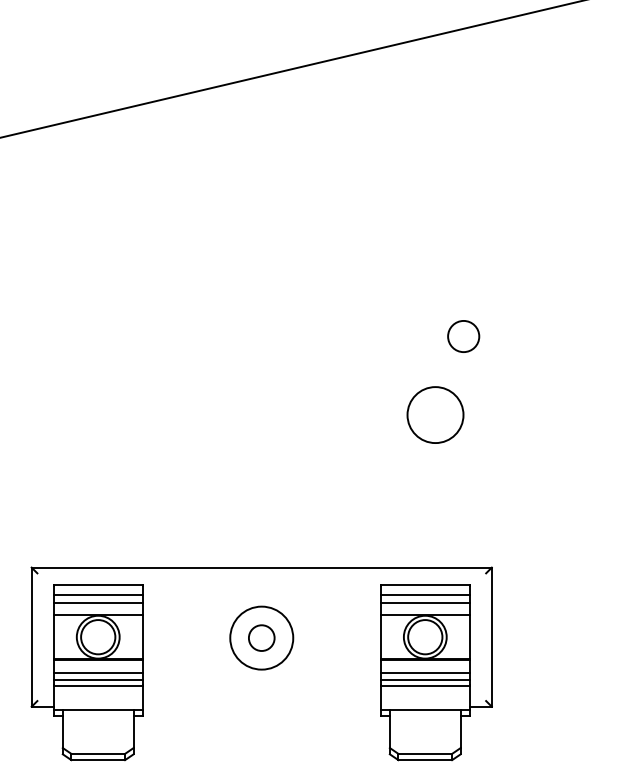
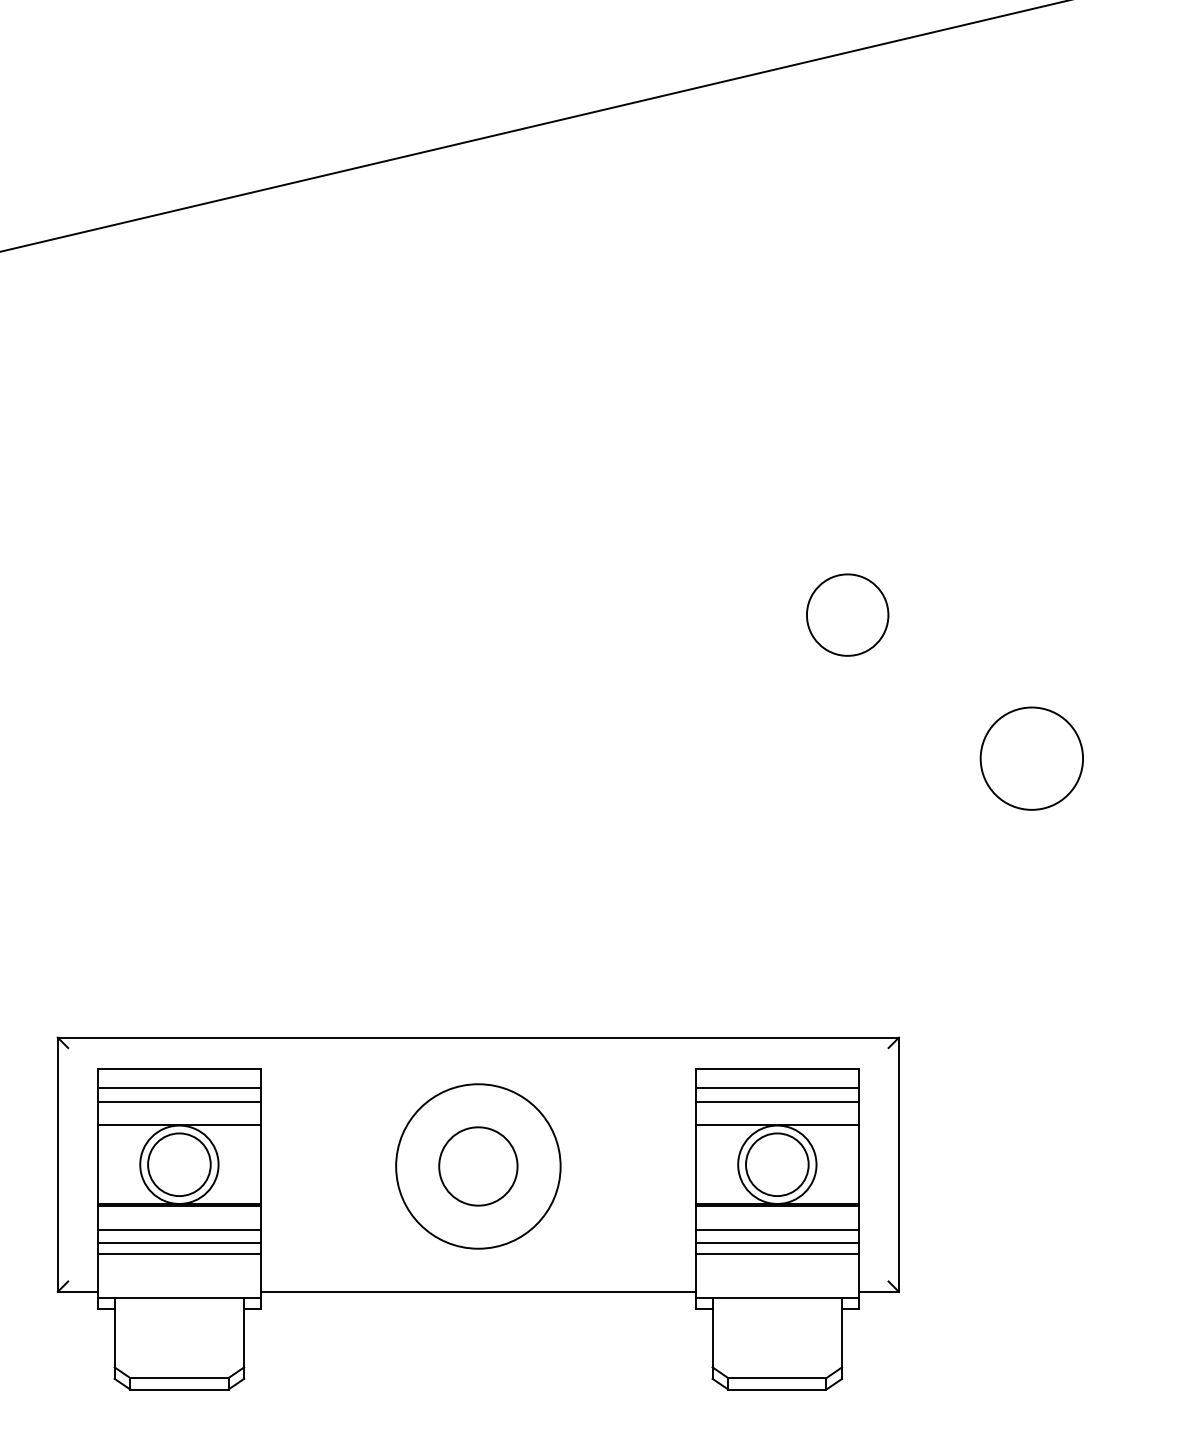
circle: (463, 336) -> (847, 615), size x1.43
circle: (435, 414) -> (1031, 757), moved
circle: (261, 637) -> (477, 1165), size x1.67
circle: (261, 638) -> (477, 1167), size x1.43
line: (261, 706) -> (477, 1291), added

